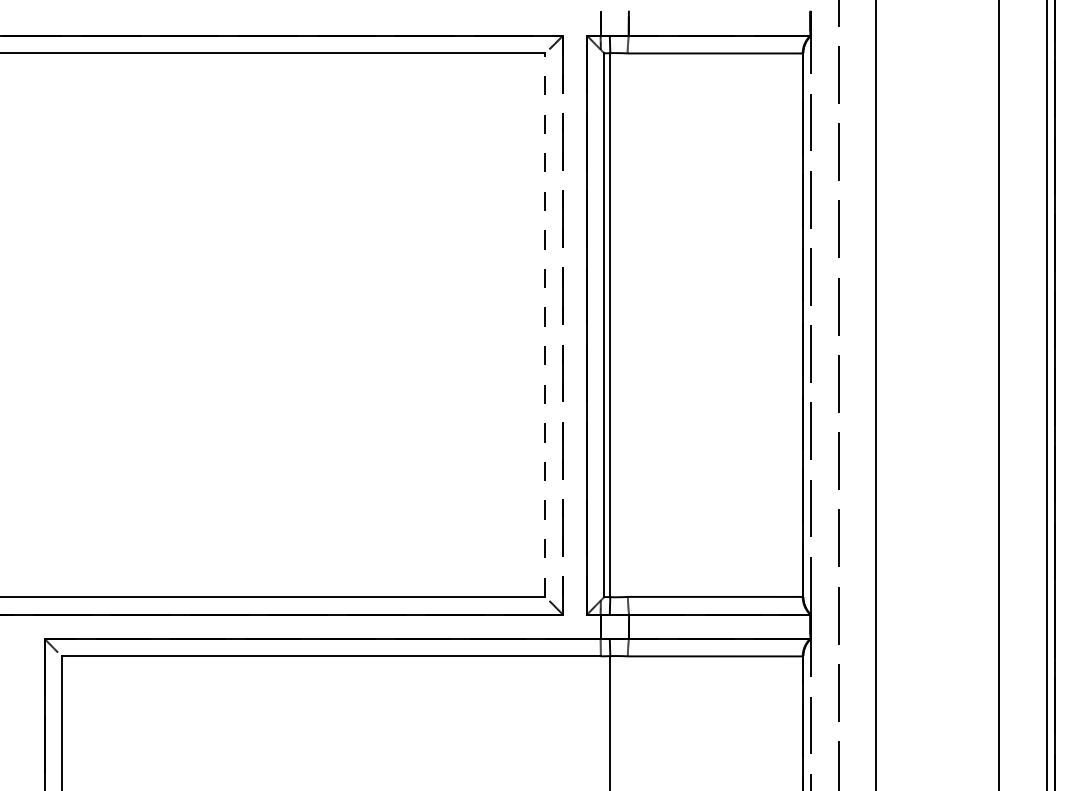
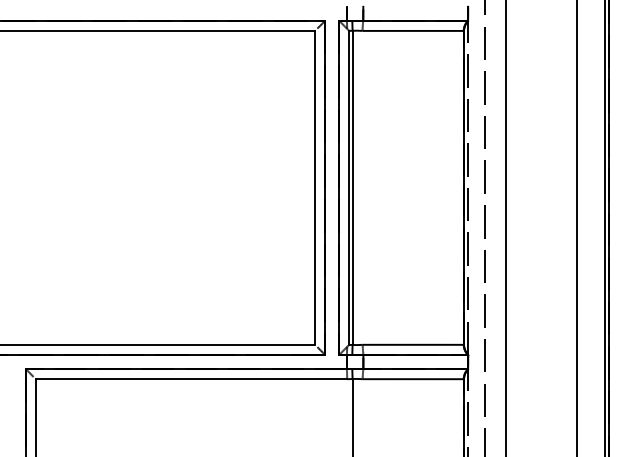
line: (546, 324) -> (315, 187), dashed -> solid
line: (563, 326) -> (325, 188), dashed -> solid

